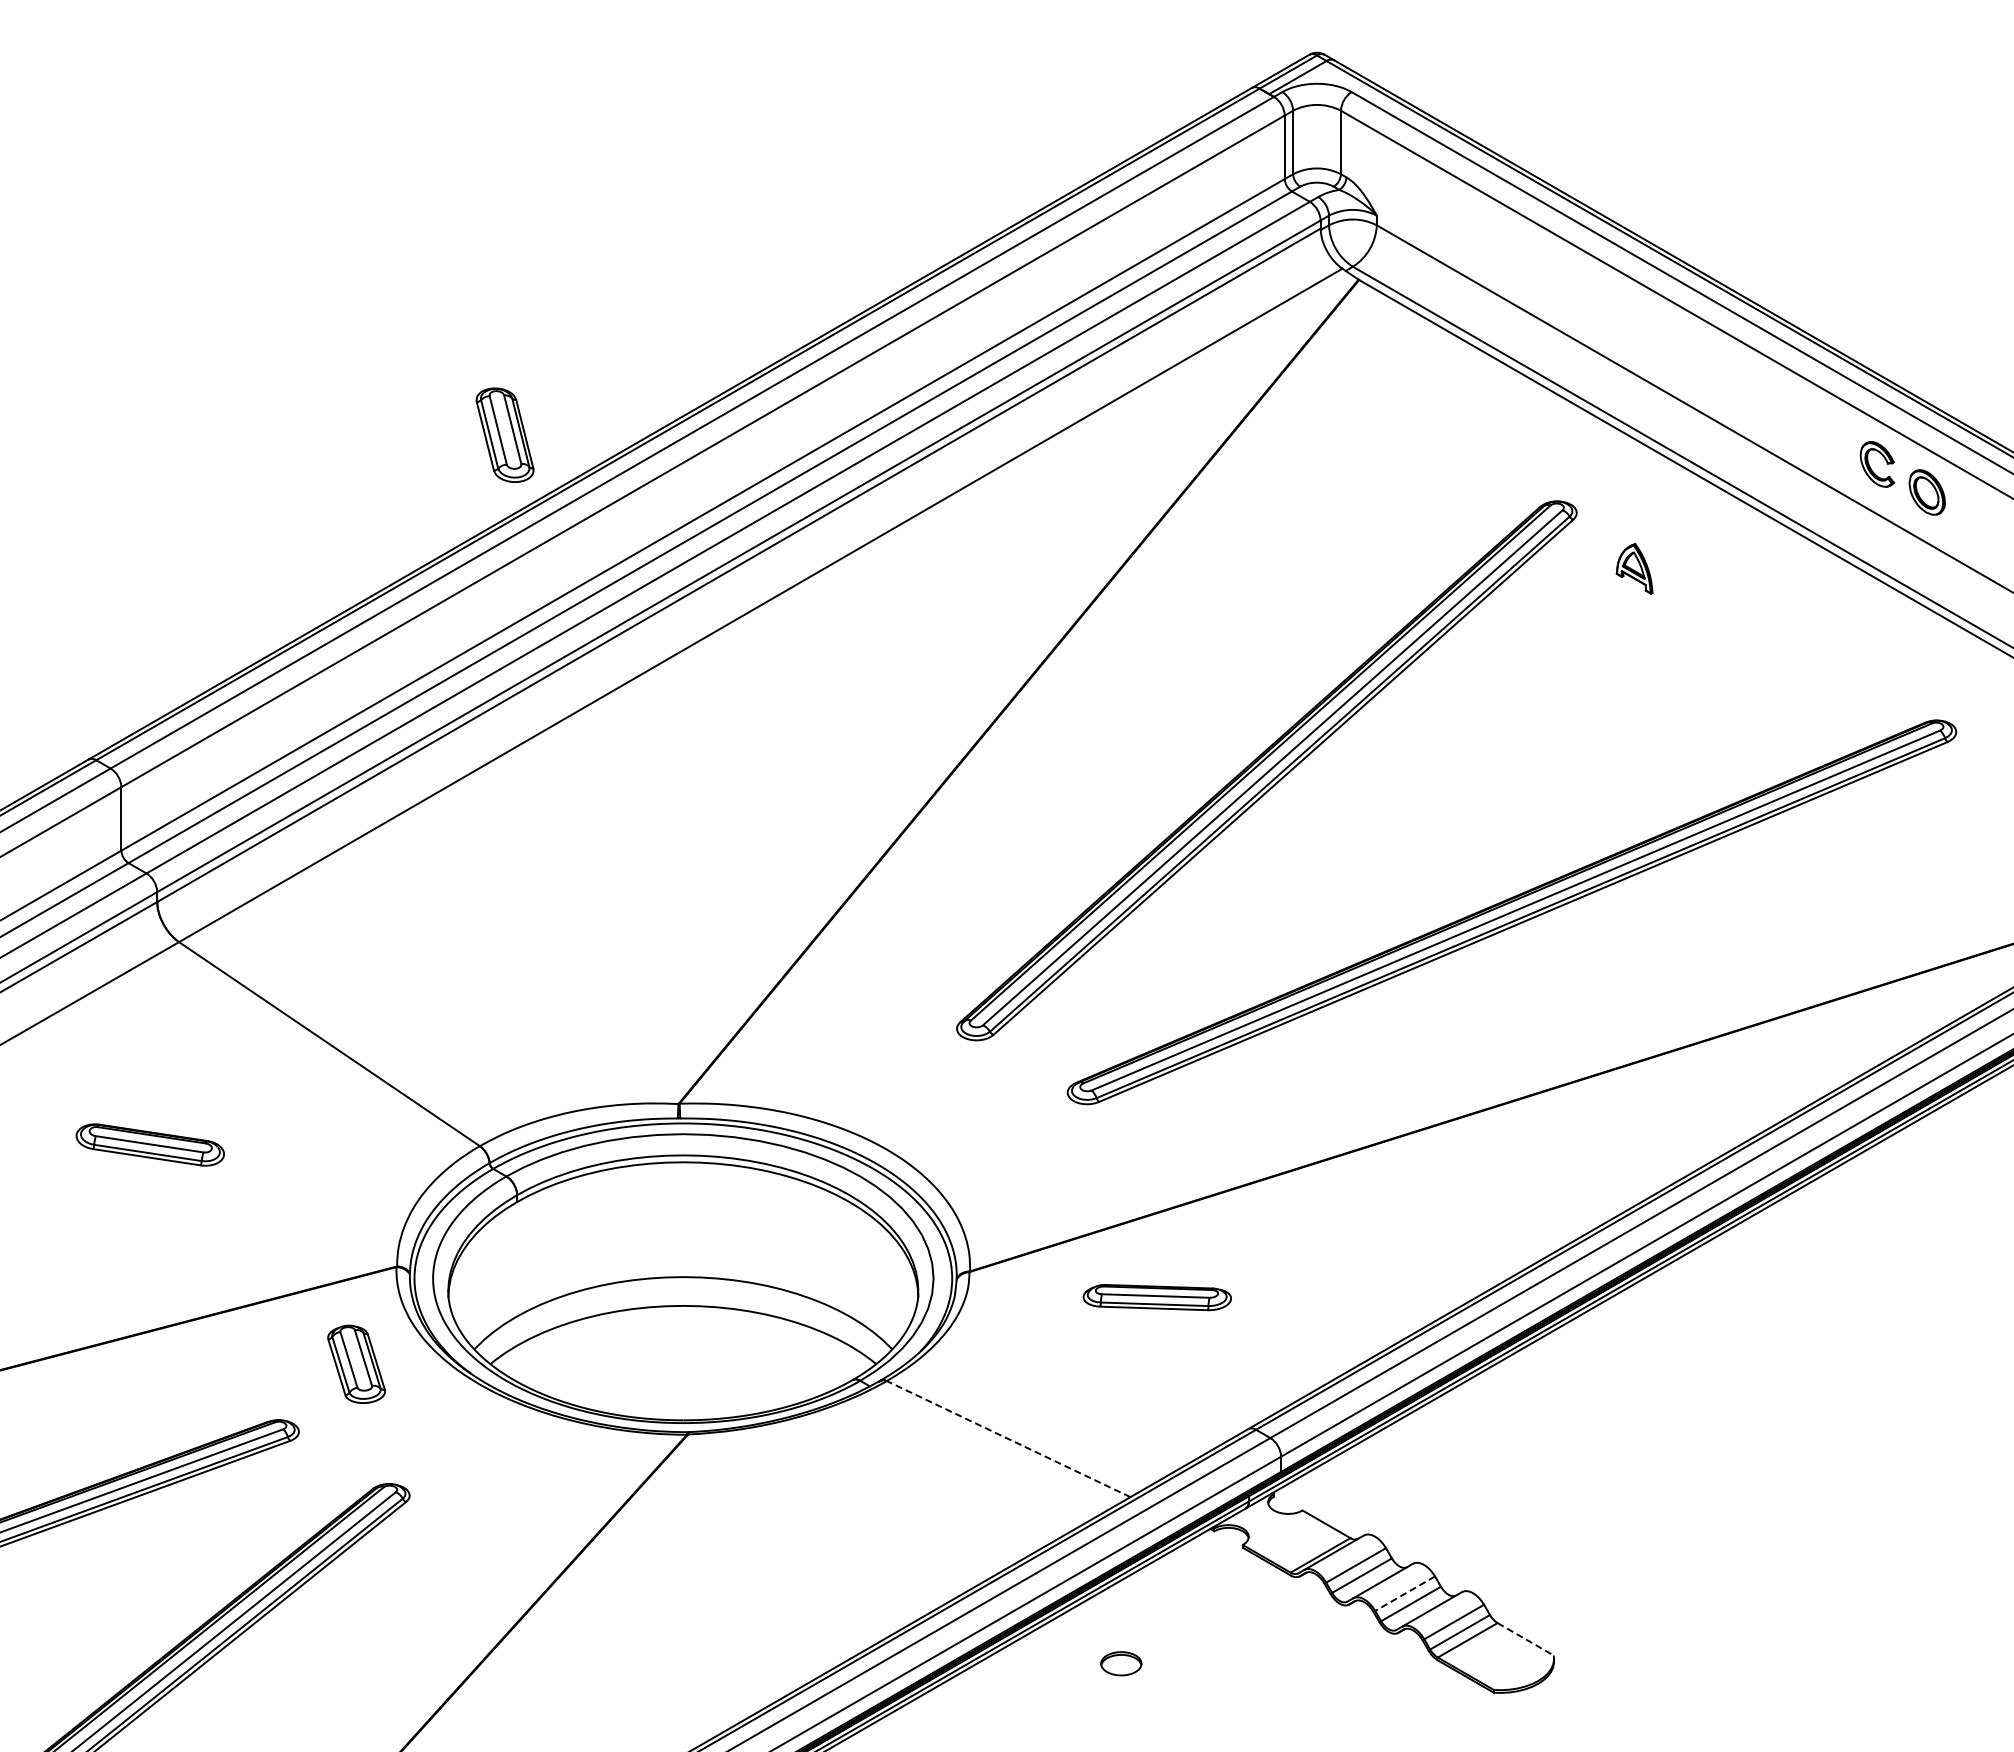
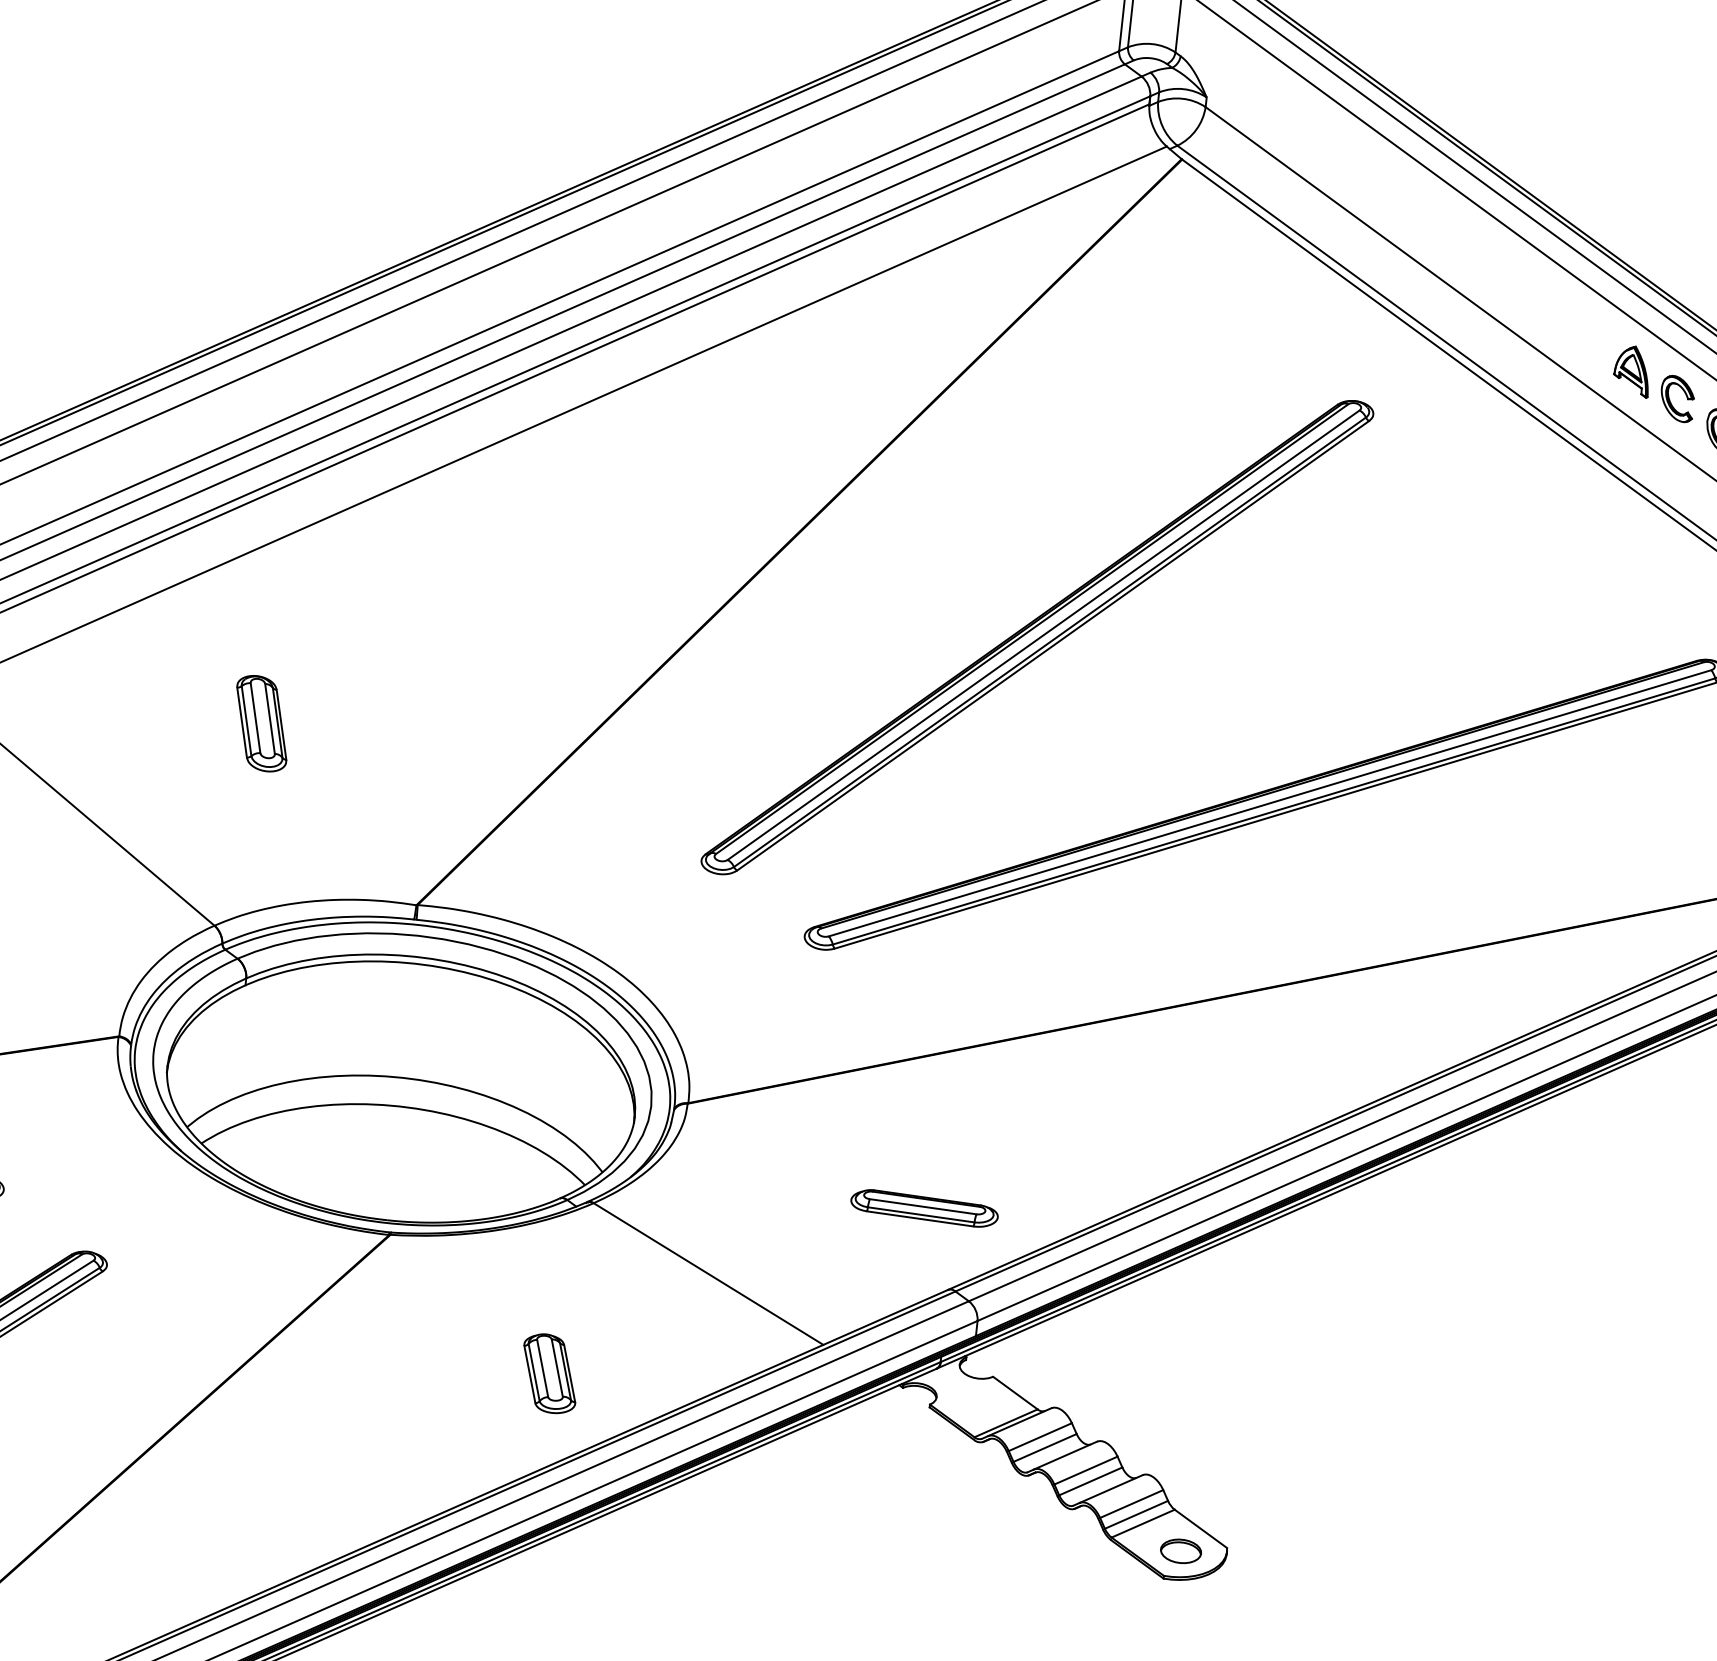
part: (504, 434) -> (261, 722), moved
part: (1634, 568) -> (1632, 370), moved
part: (1156, 1297) -> (923, 1208), moved
part: (356, 1363) -> (549, 1372), moved
line: (1008, 1439) -> (708, 1274), dashed -> solid
line: (1405, 1593) -> (1086, 1470), dashed -> solid
line: (1526, 1639) -> (1201, 1529), dashed -> solid
part: (1121, 1663) -> (1181, 1551), moved

